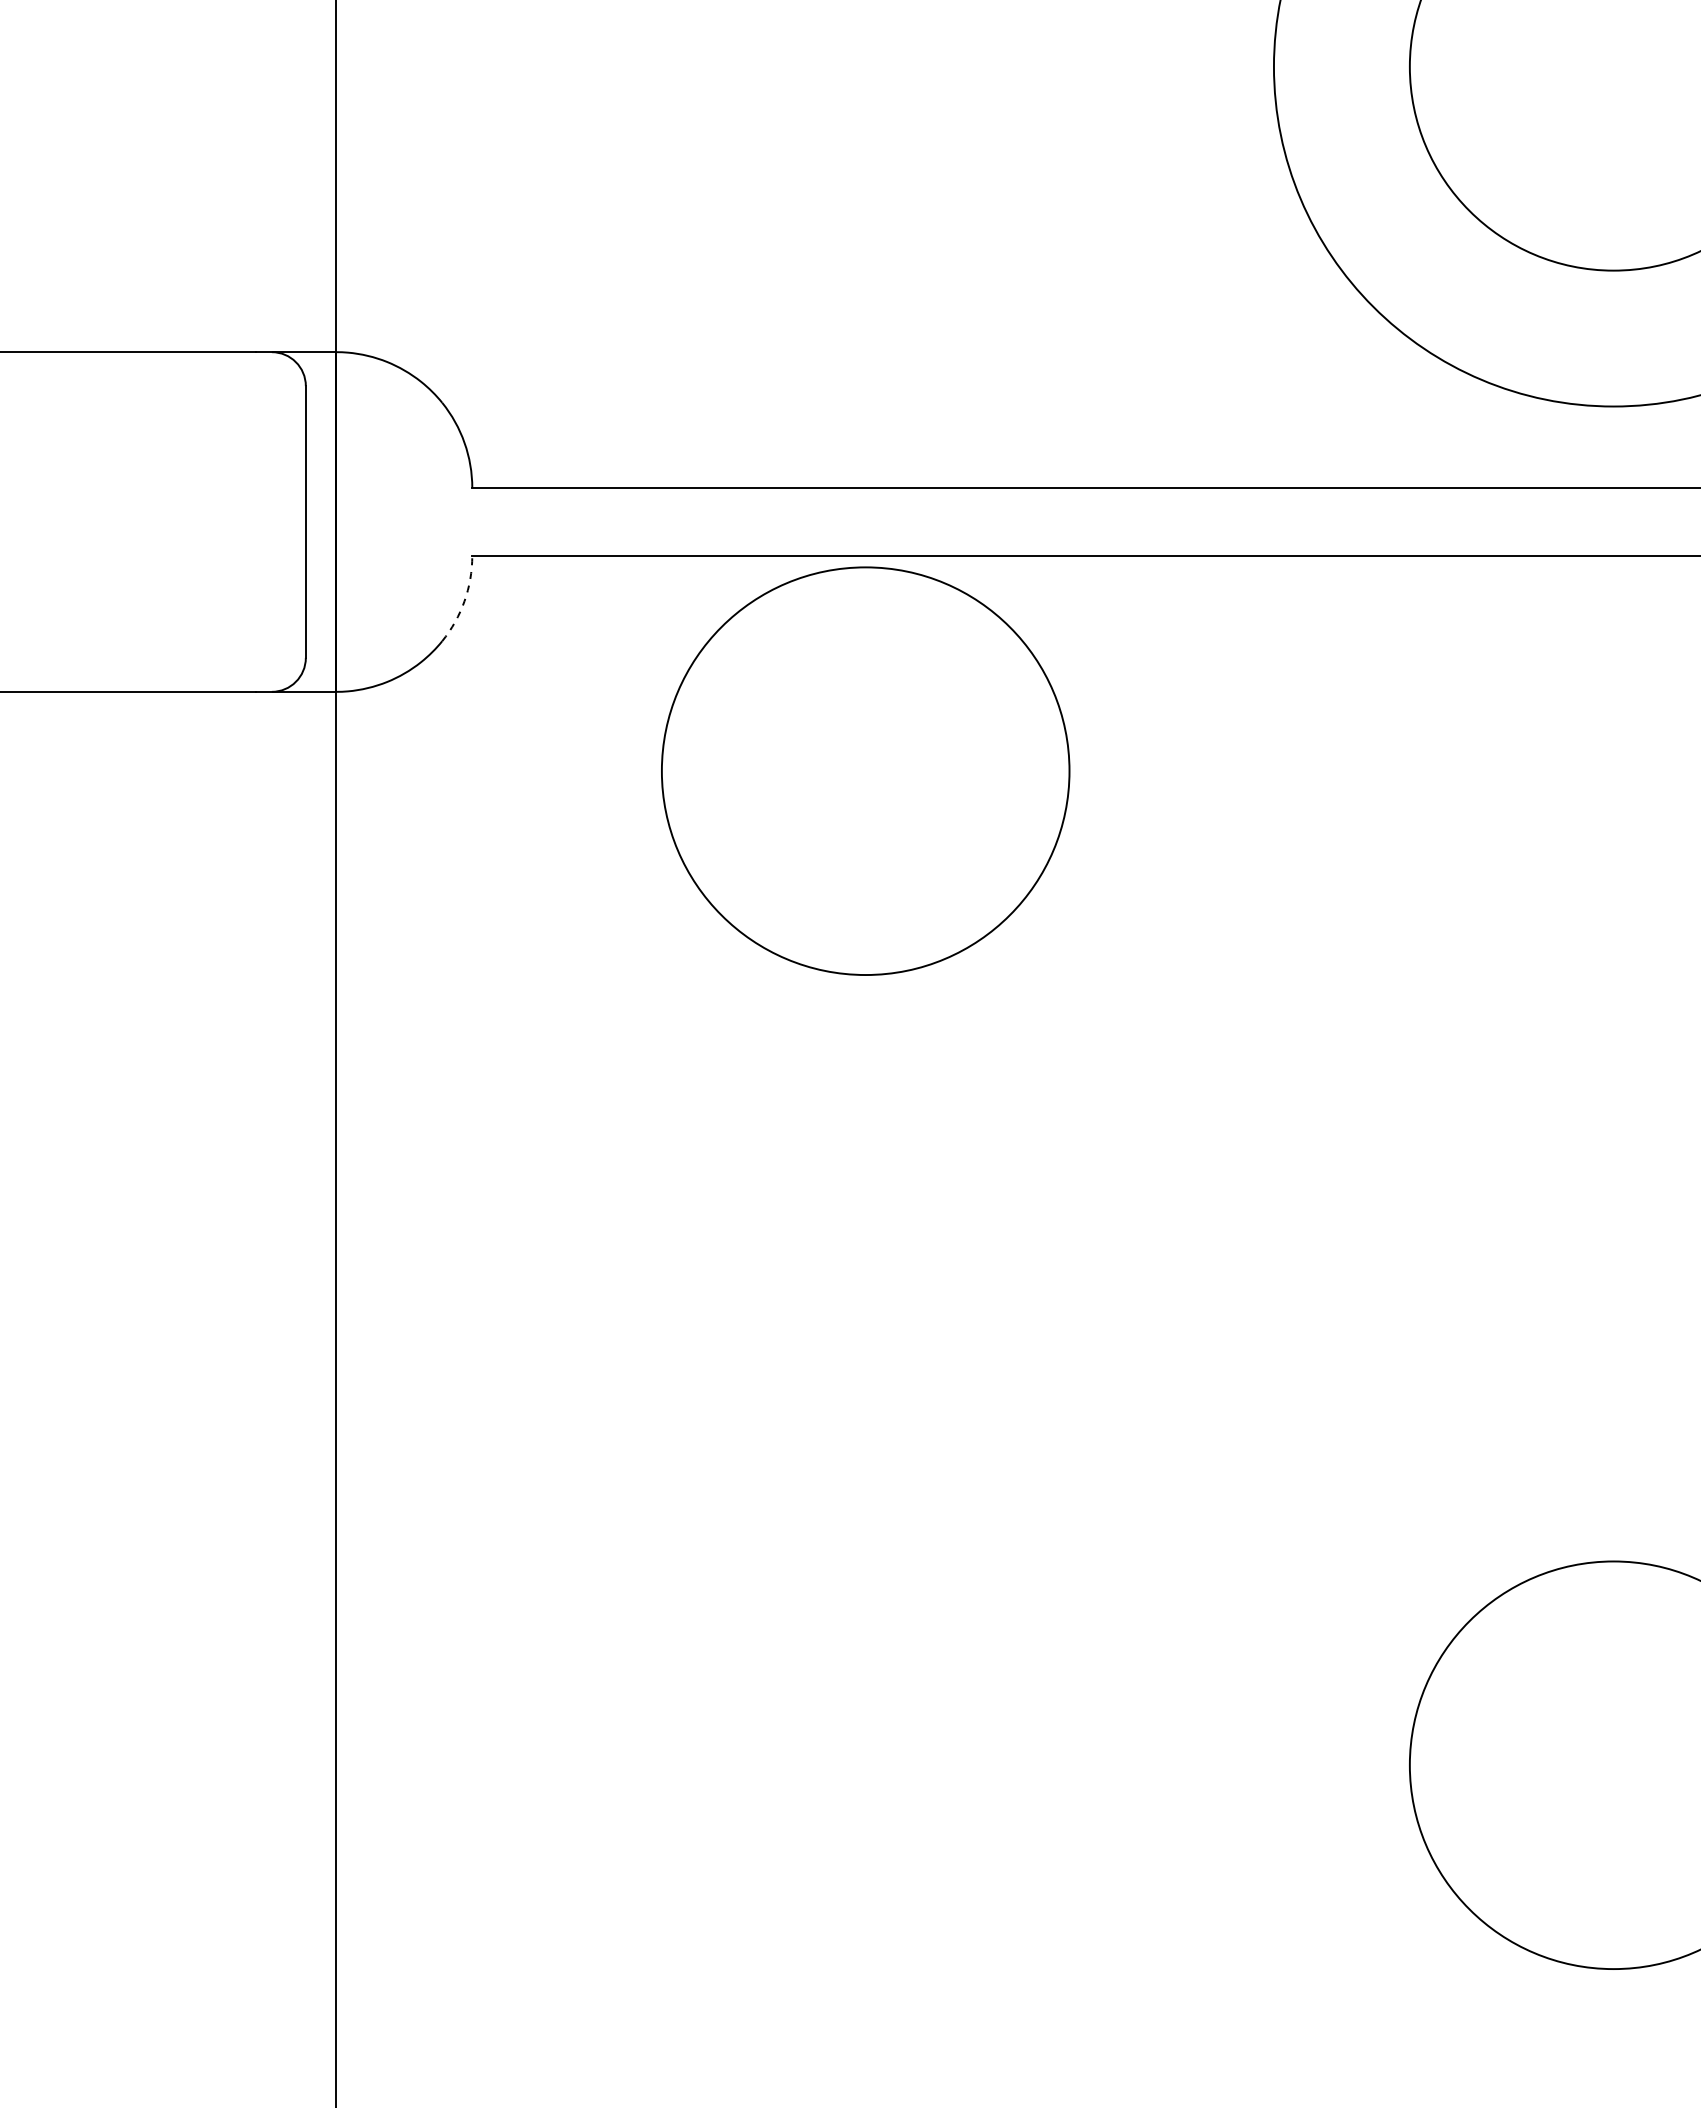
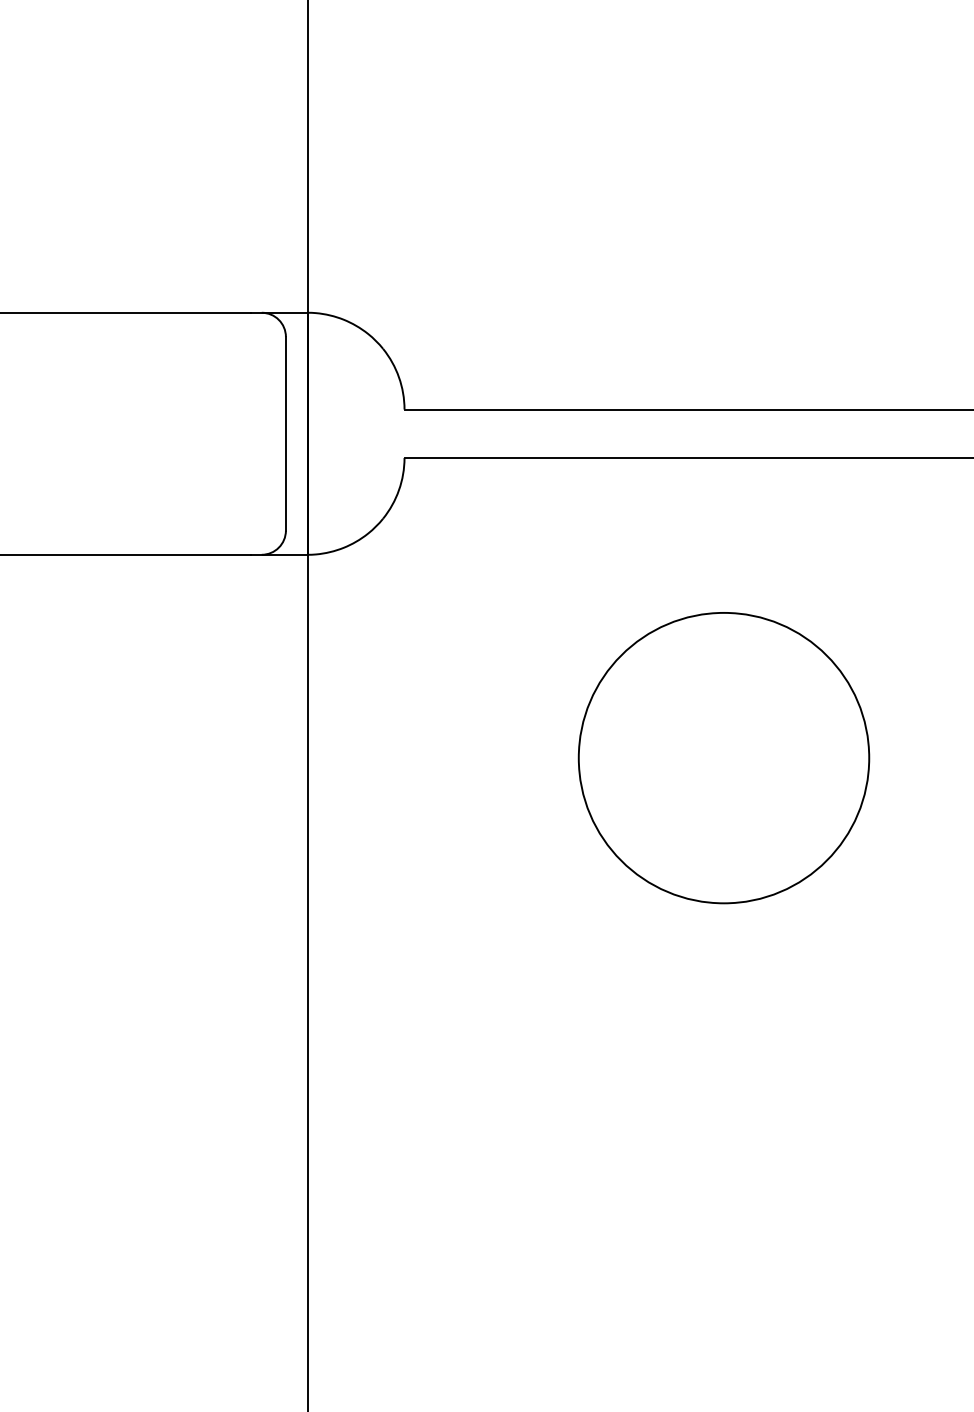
arc: (464, 601) -> (398, 490), dashed -> solid
circle: (865, 770) -> (723, 757), moved

